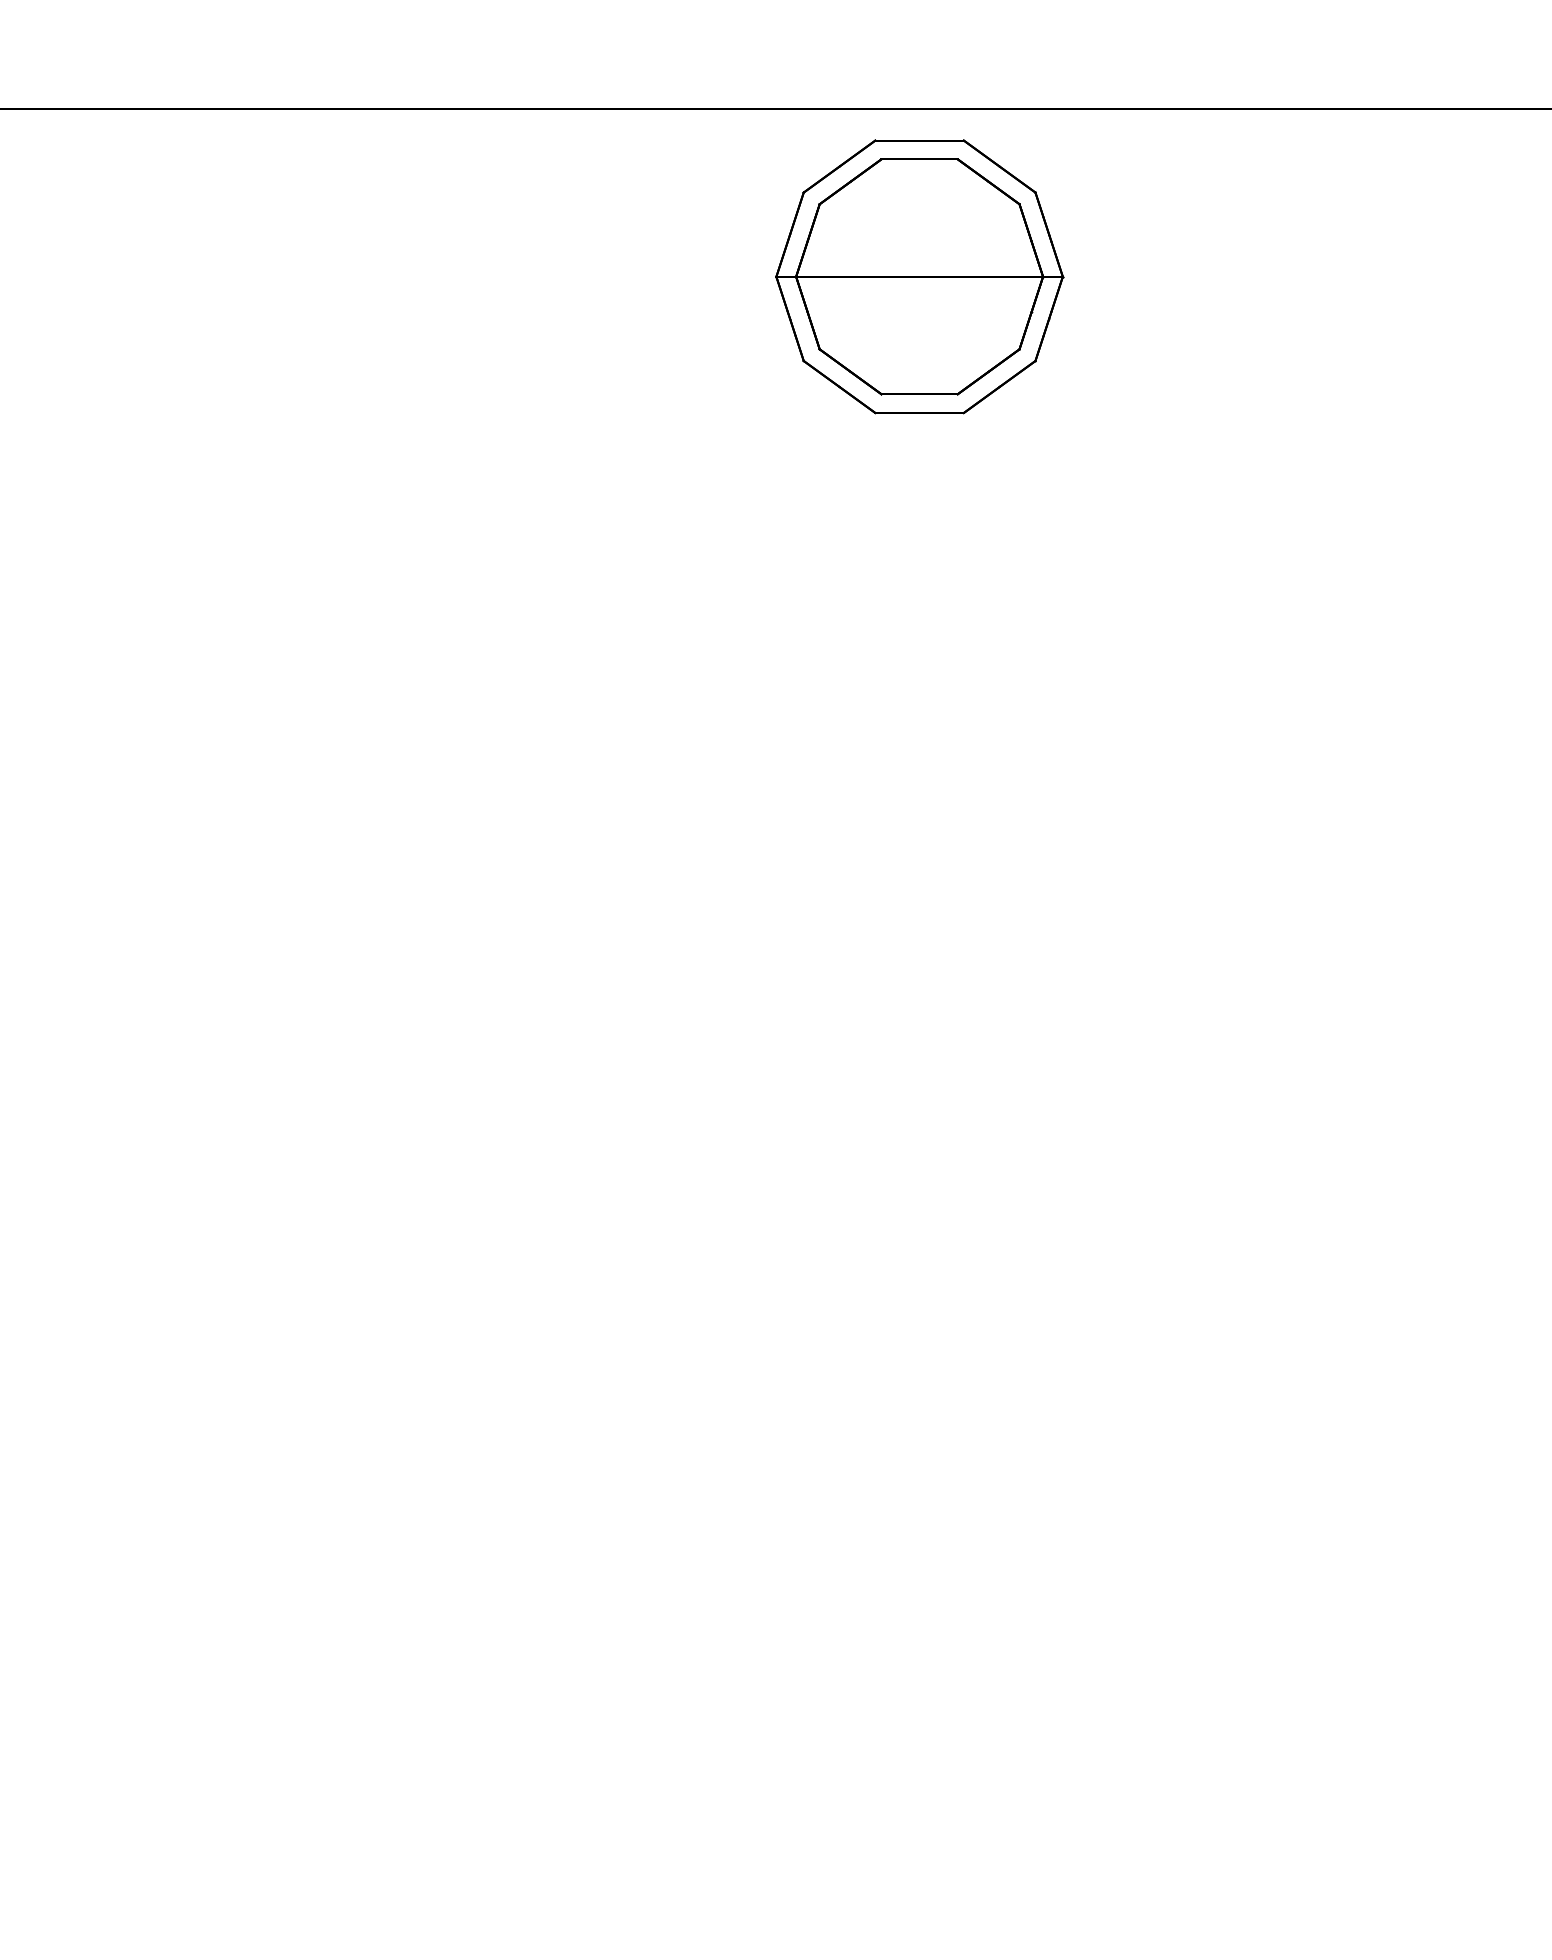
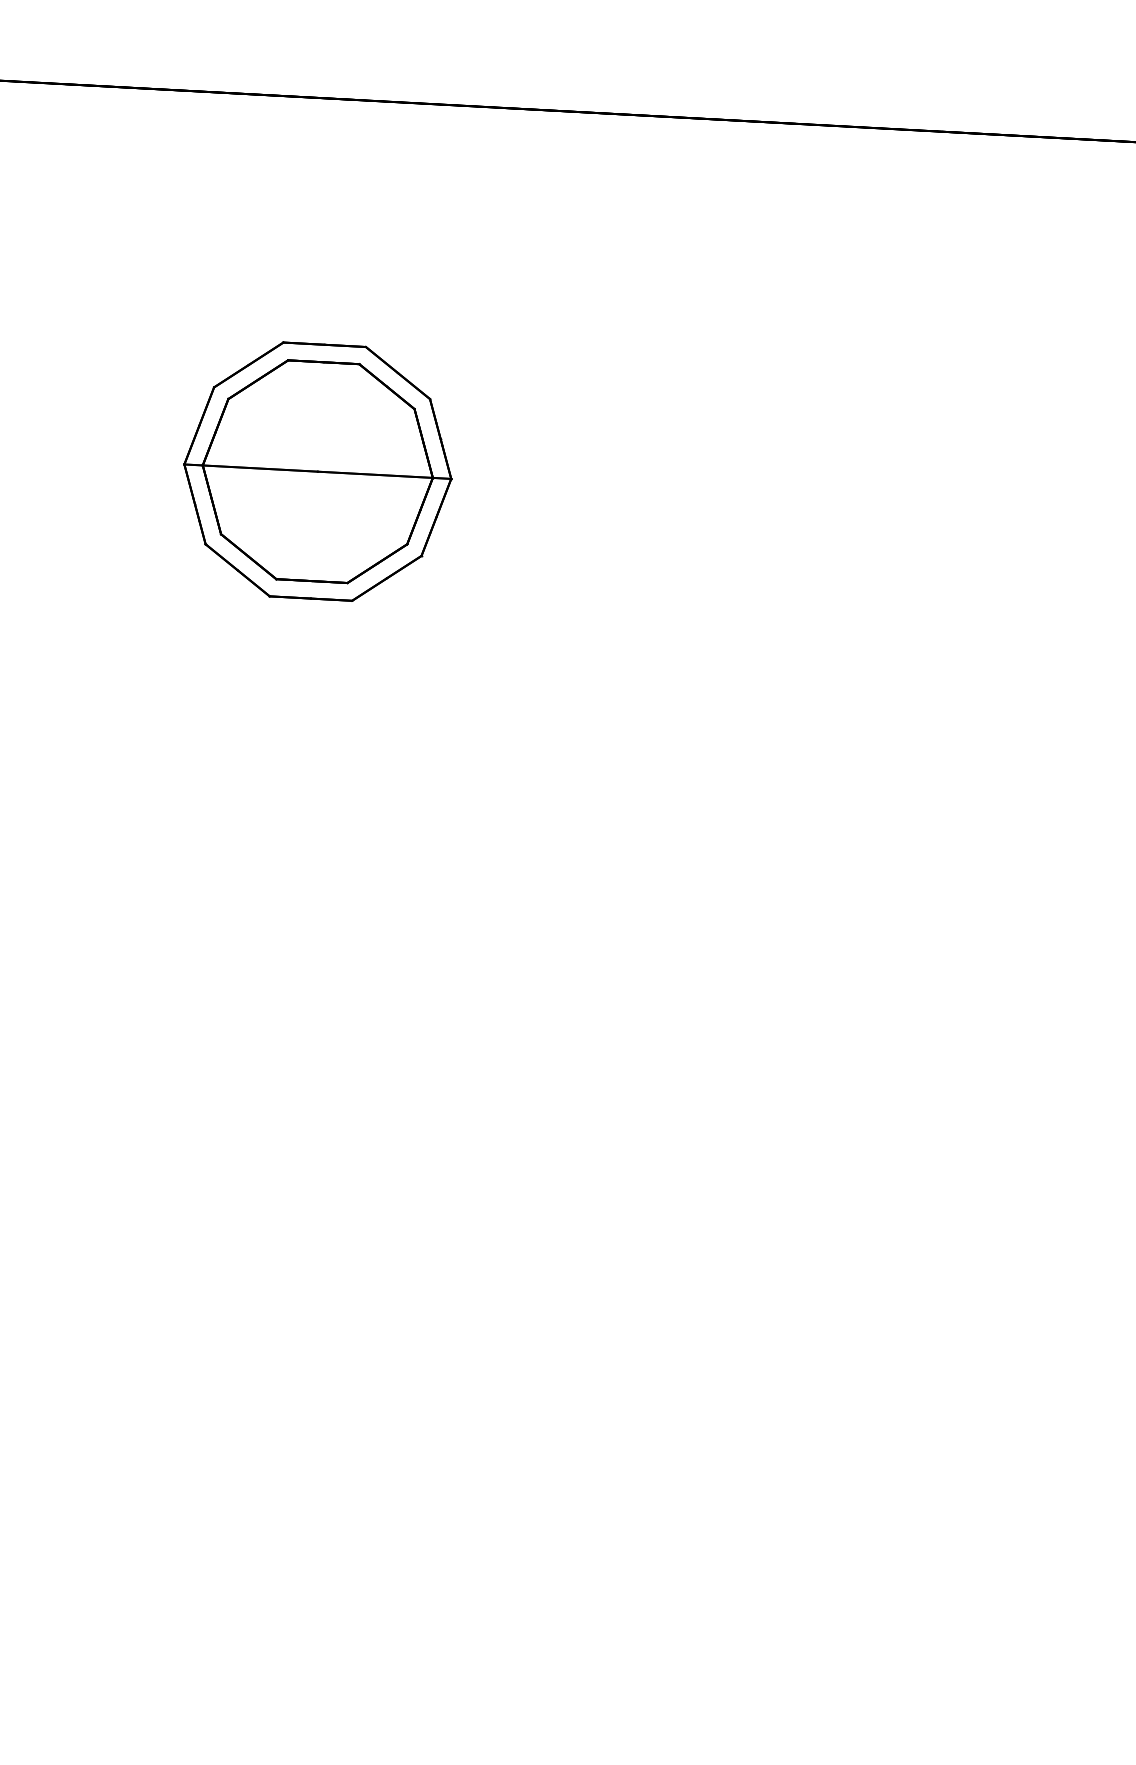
part: (919, 276) -> (317, 471), moved

